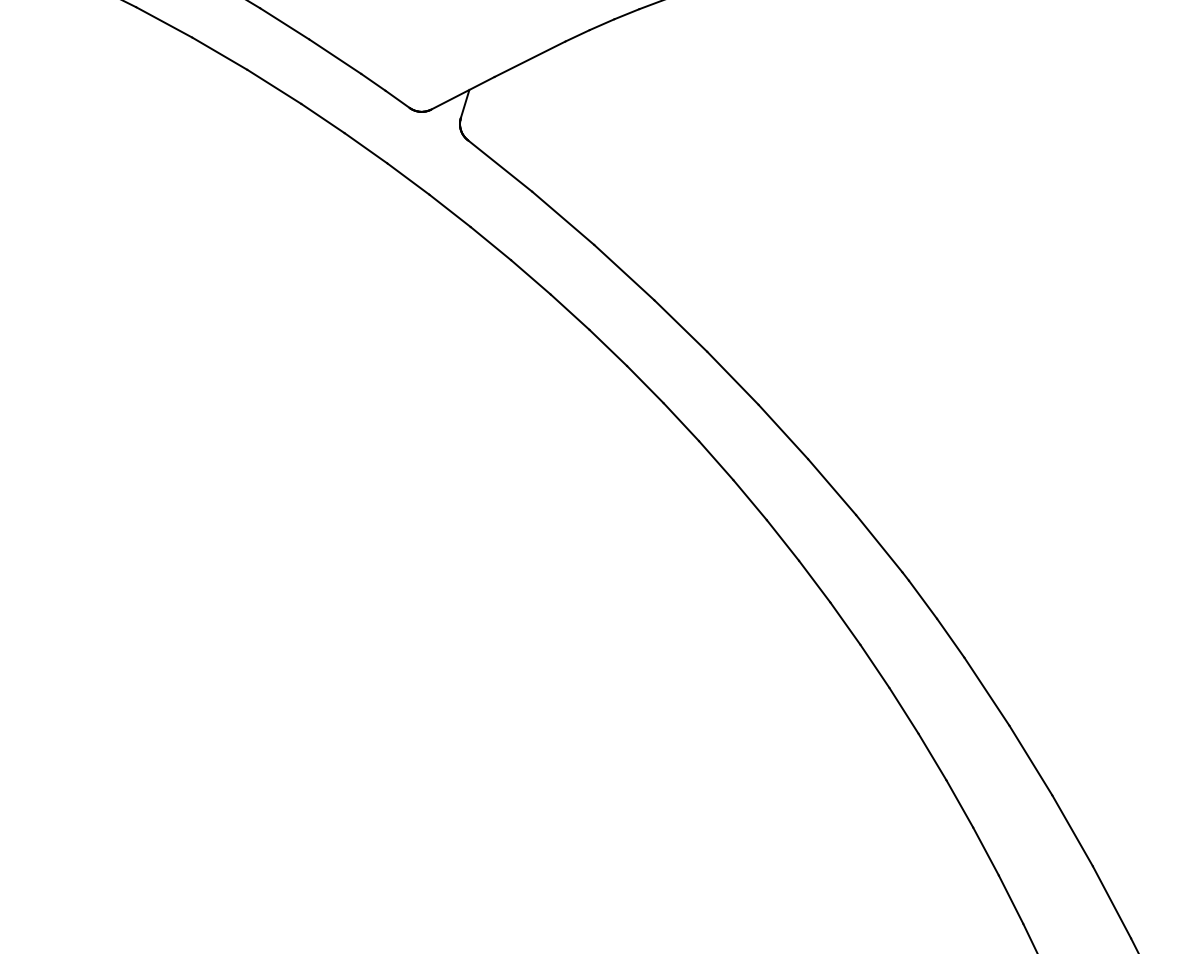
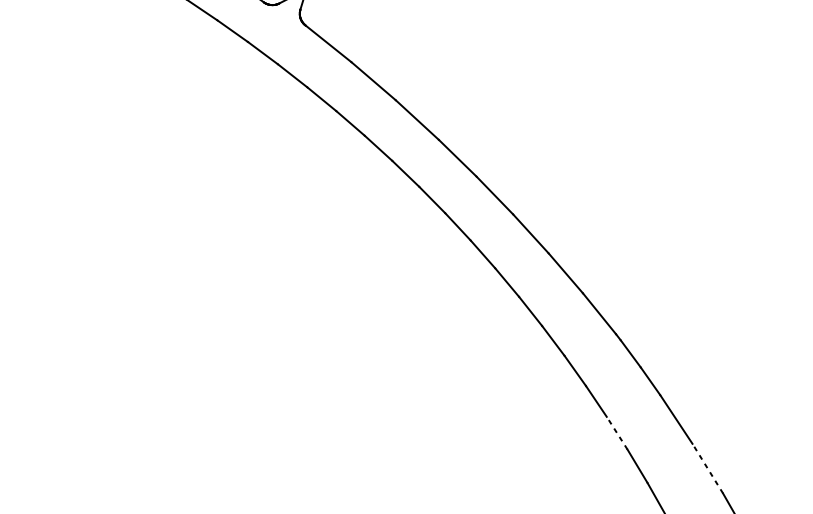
line: (903, 710) -> (616, 432), solid -> dashed
line: (1030, 760) -> (707, 468), solid -> dashed

